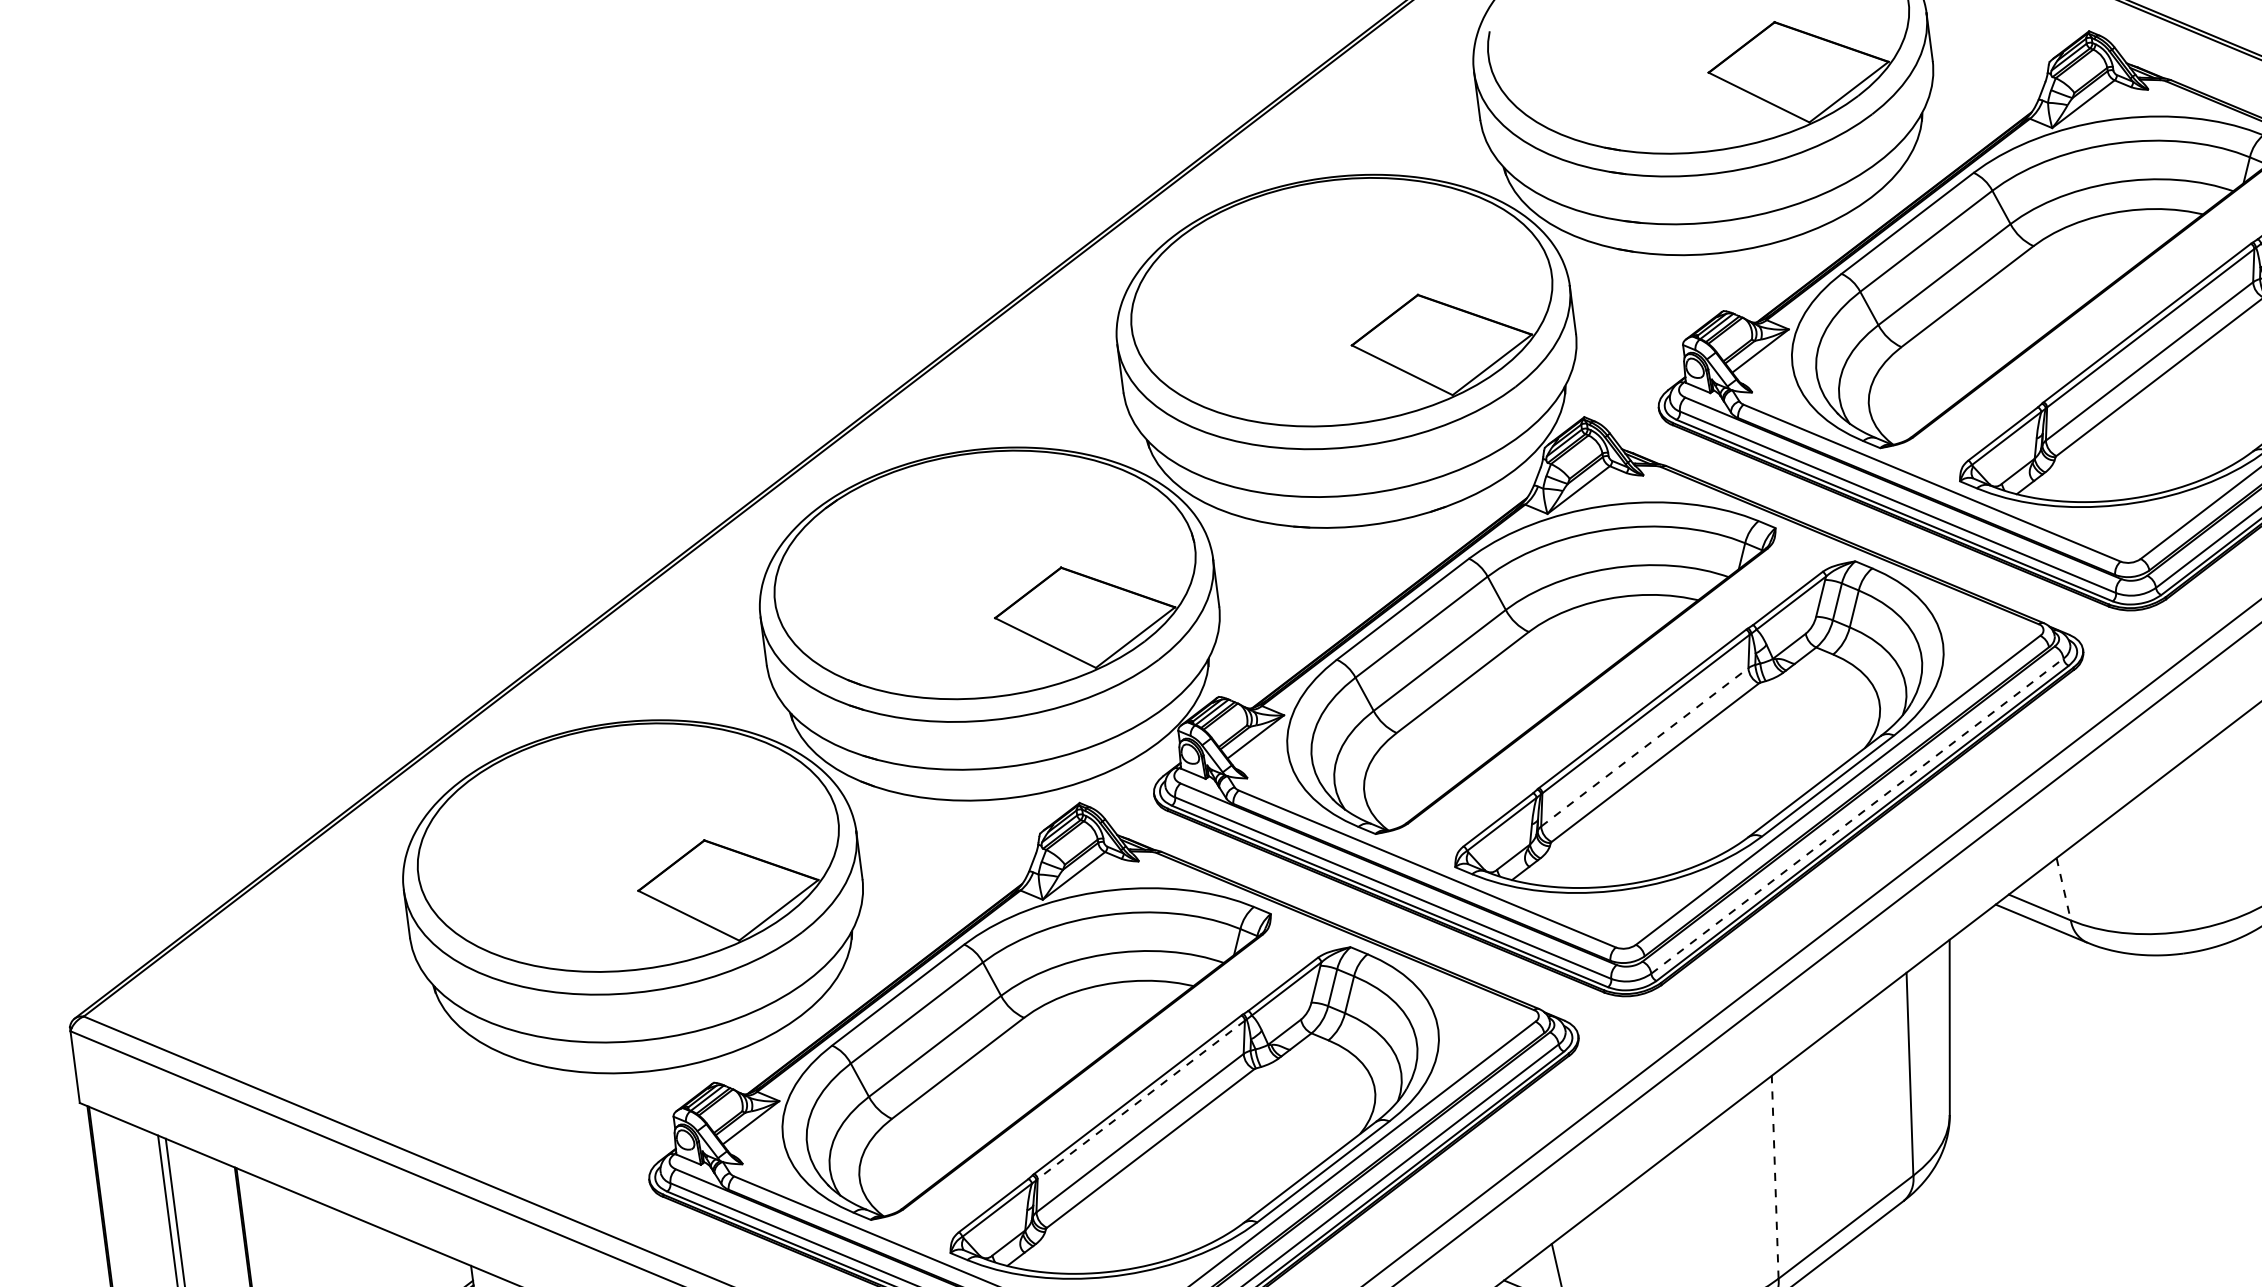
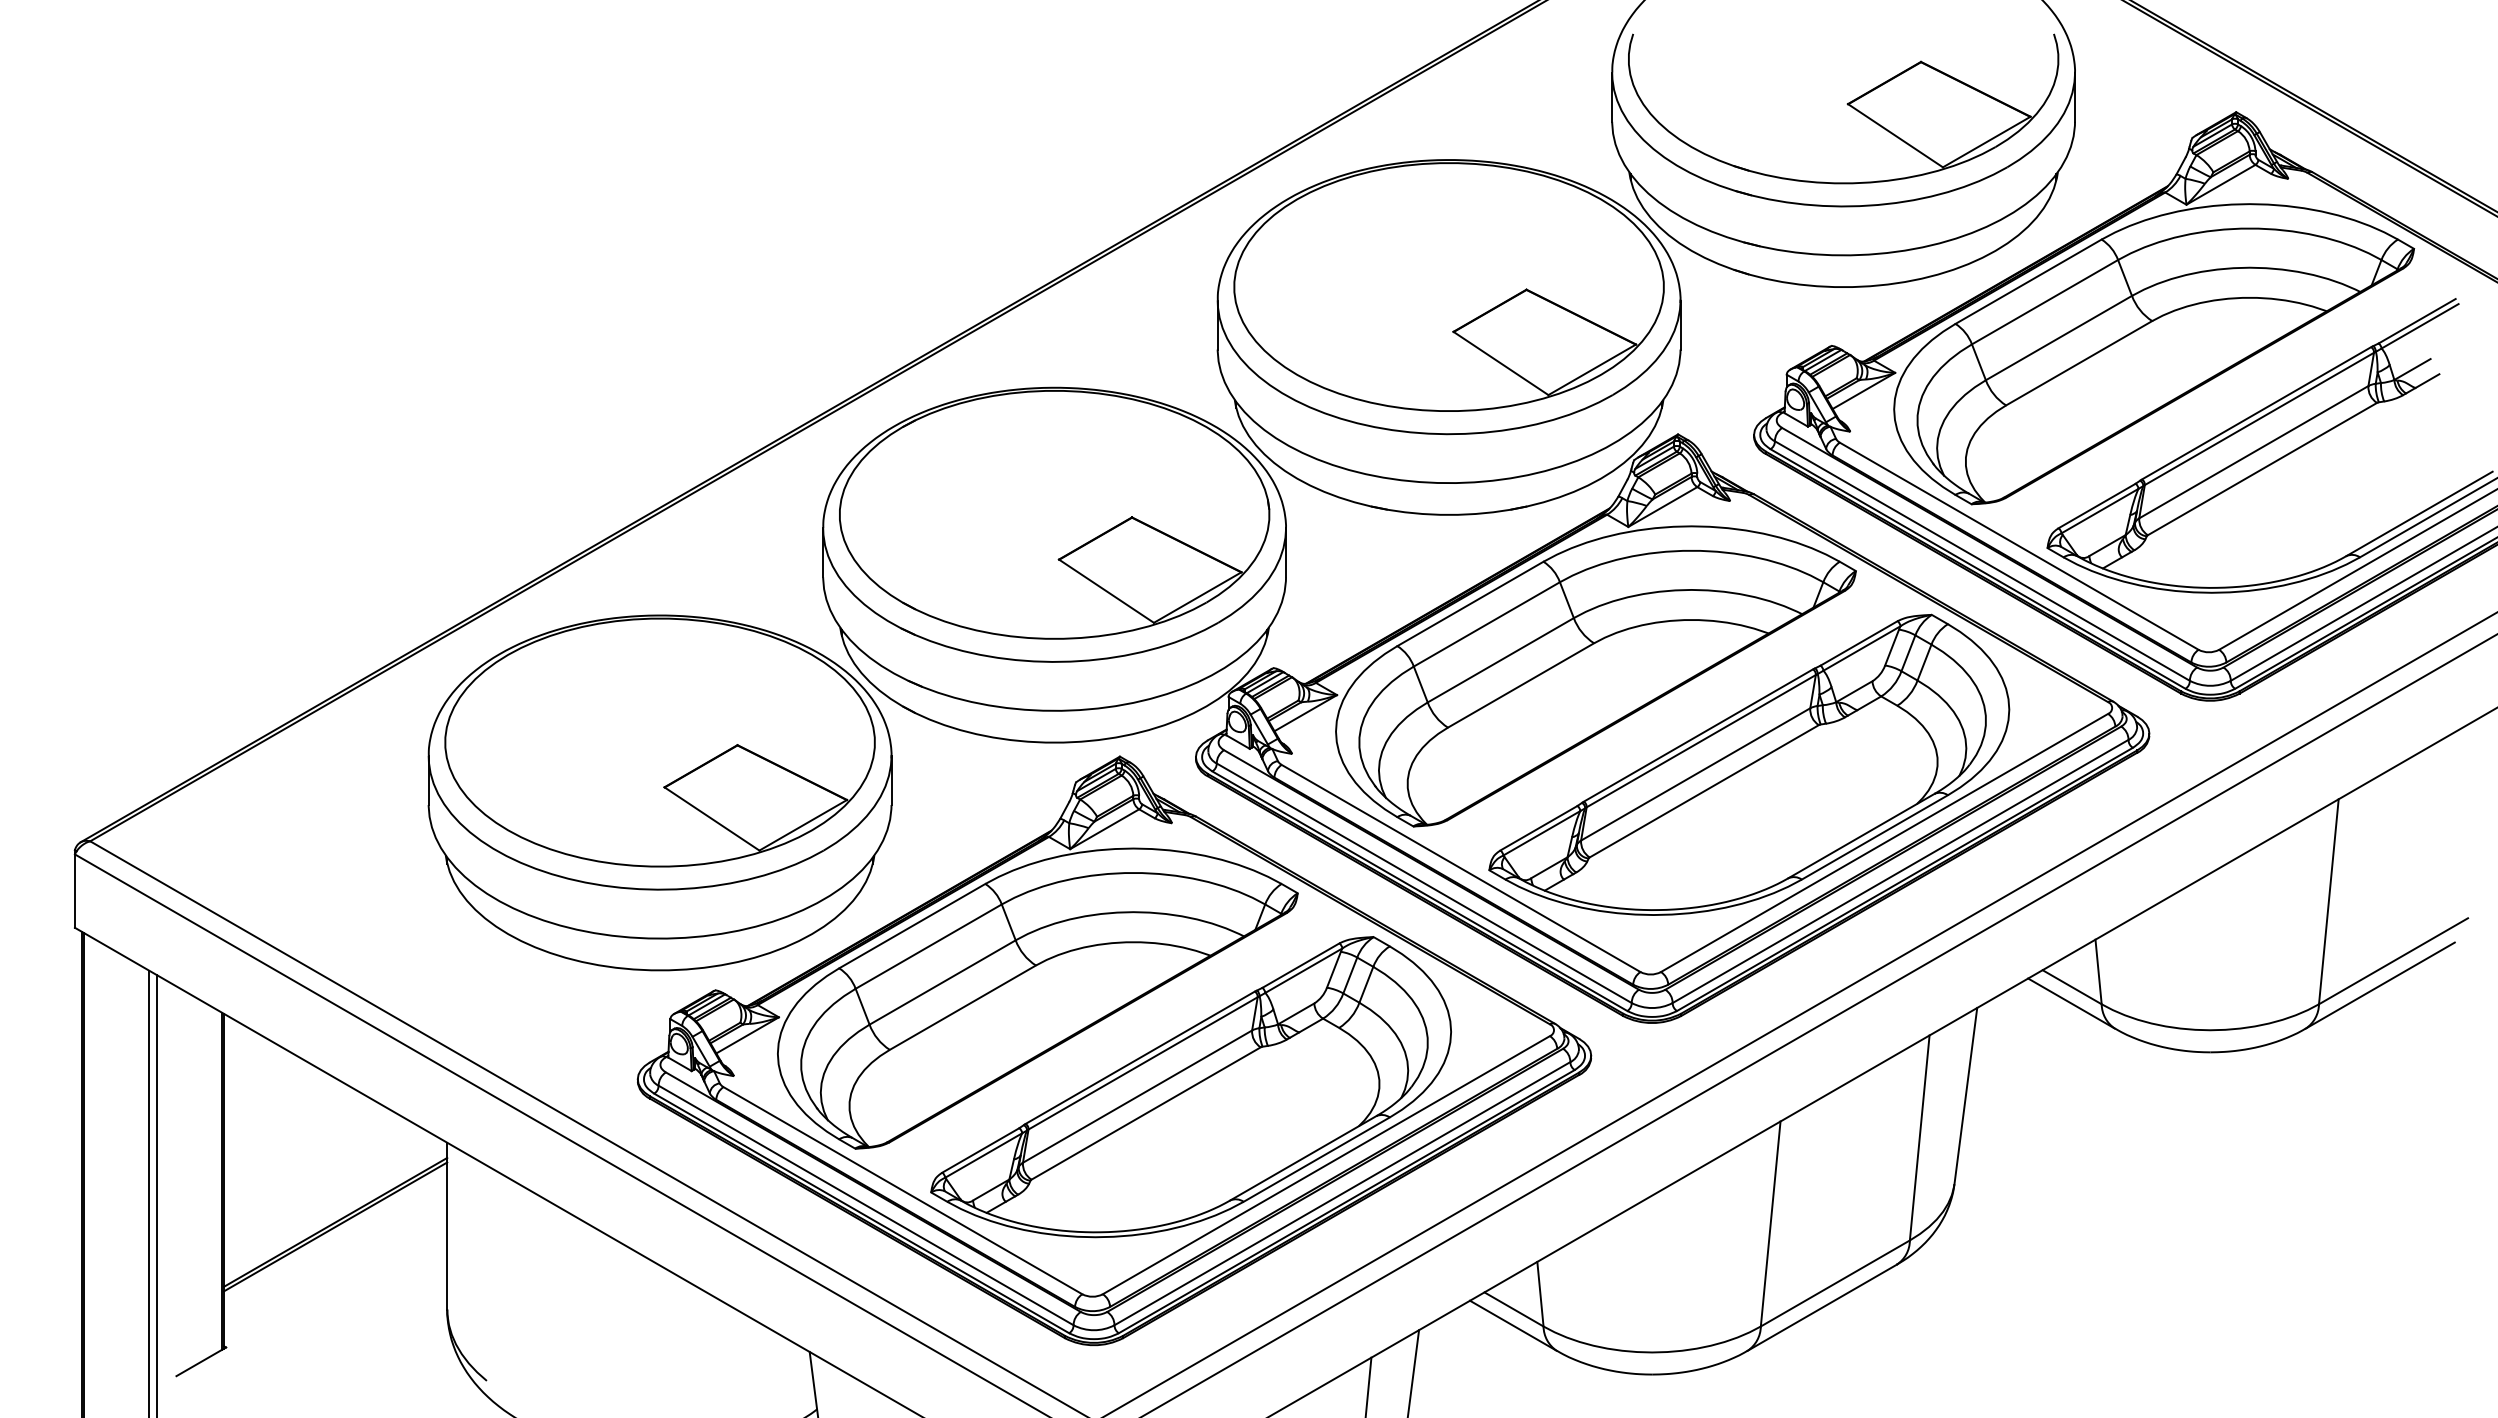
line: (1645, 747) -> (1696, 774), dashed -> solid
line: (1858, 816) -> (1901, 871), dashed -> solid
line: (2063, 889) -> (2098, 972), dashed -> solid
line: (1140, 1100) -> (1142, 1063), dashed -> solid
line: (1775, 1177) -> (1770, 1224), dashed -> solid

